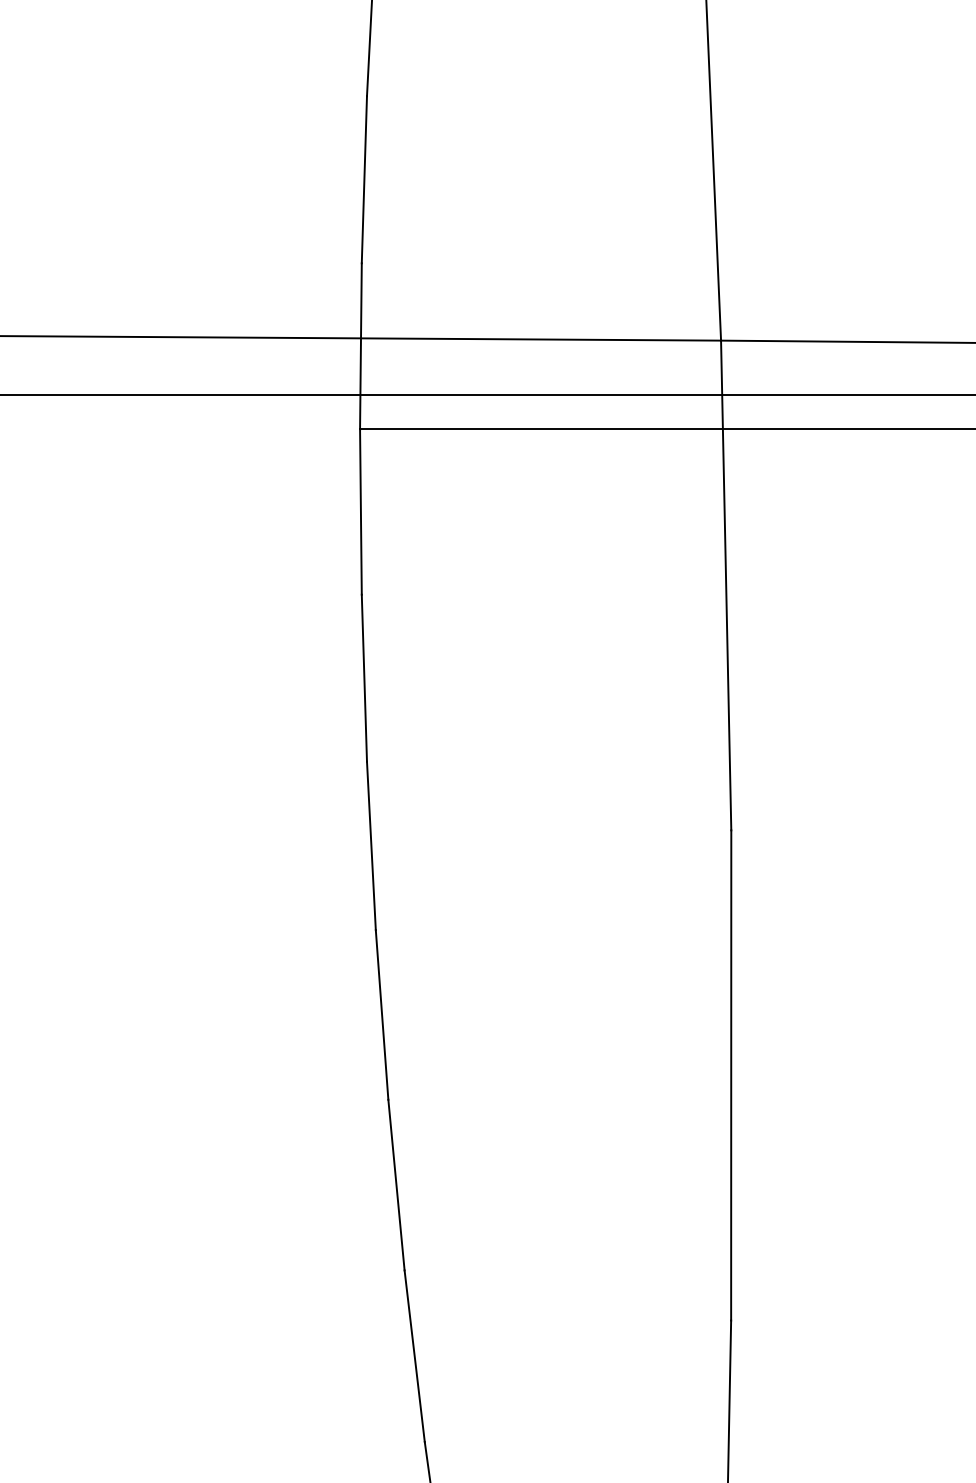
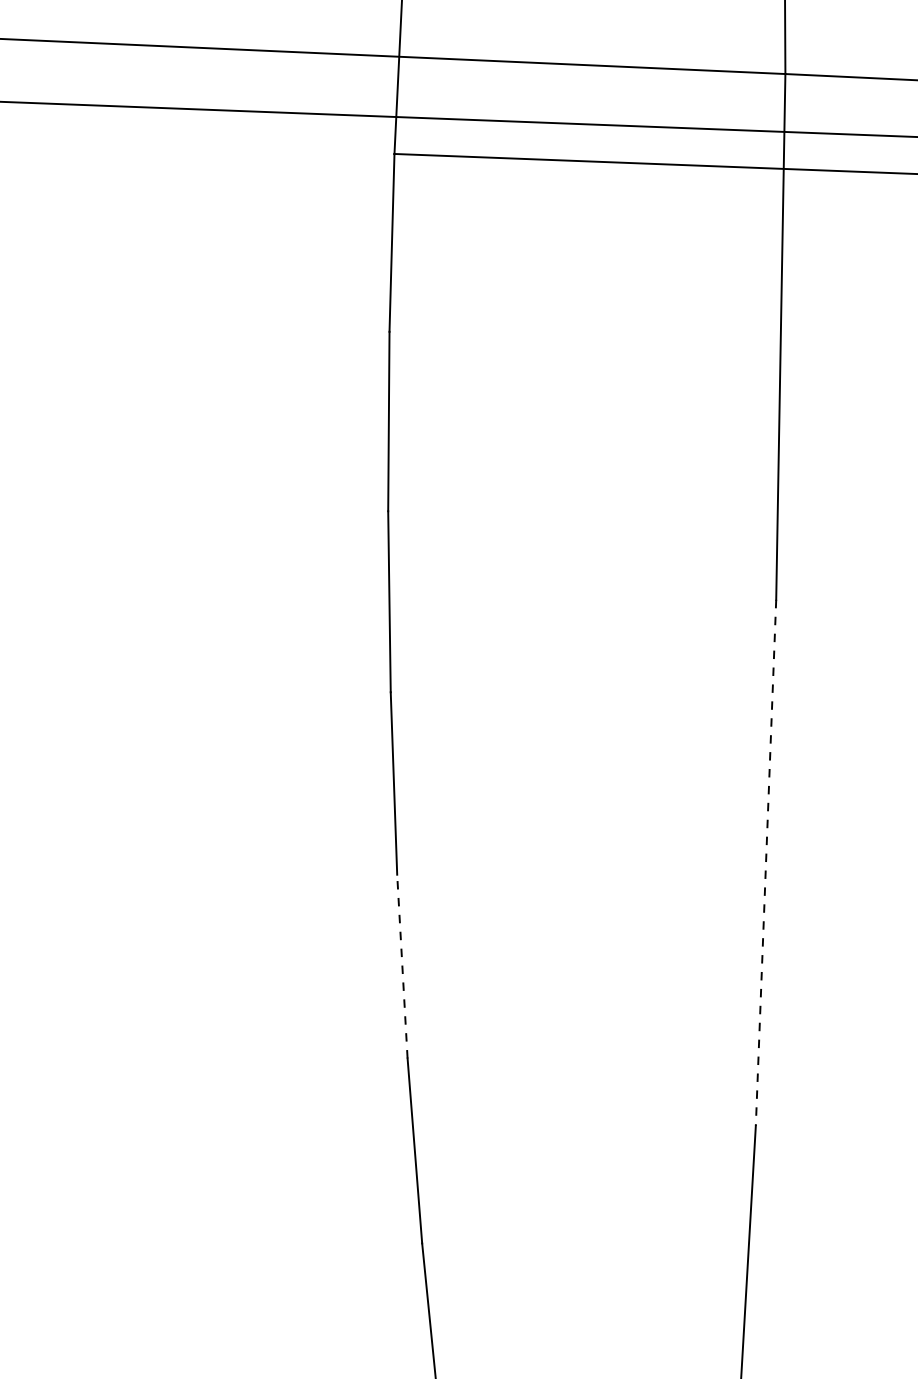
line: (731, 1075) -> (766, 862), solid -> dashed
line: (396, 1185) -> (402, 967), solid -> dashed

